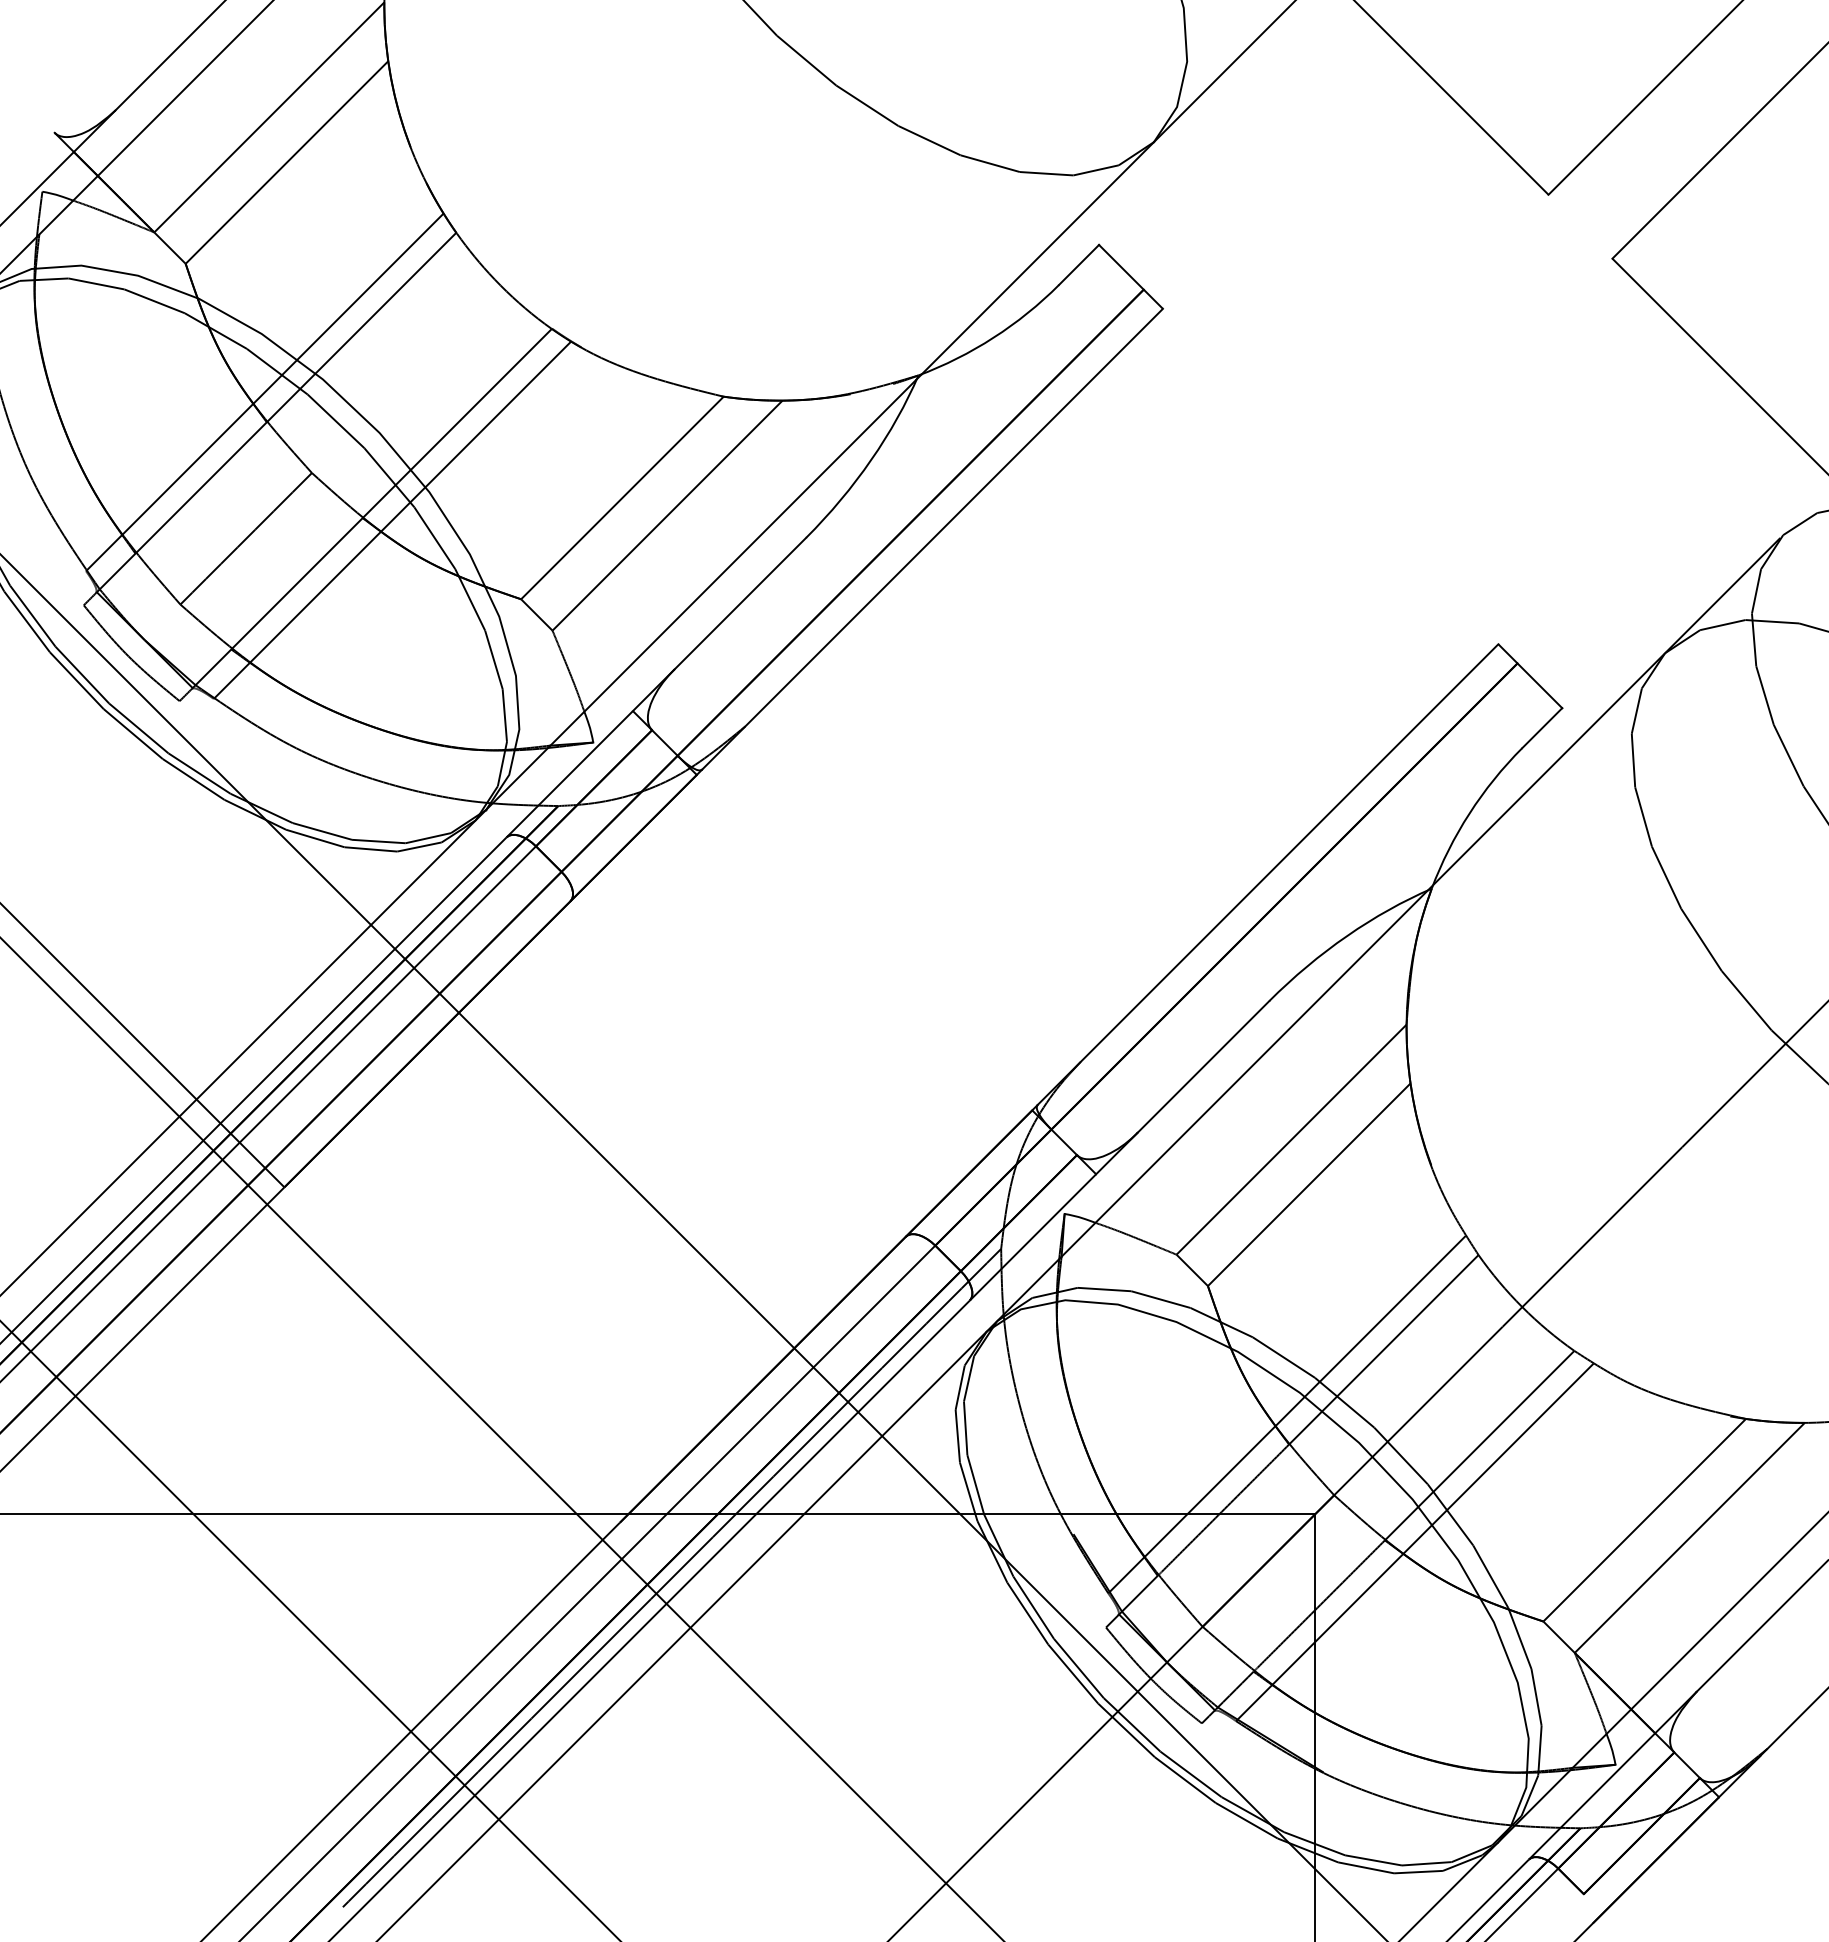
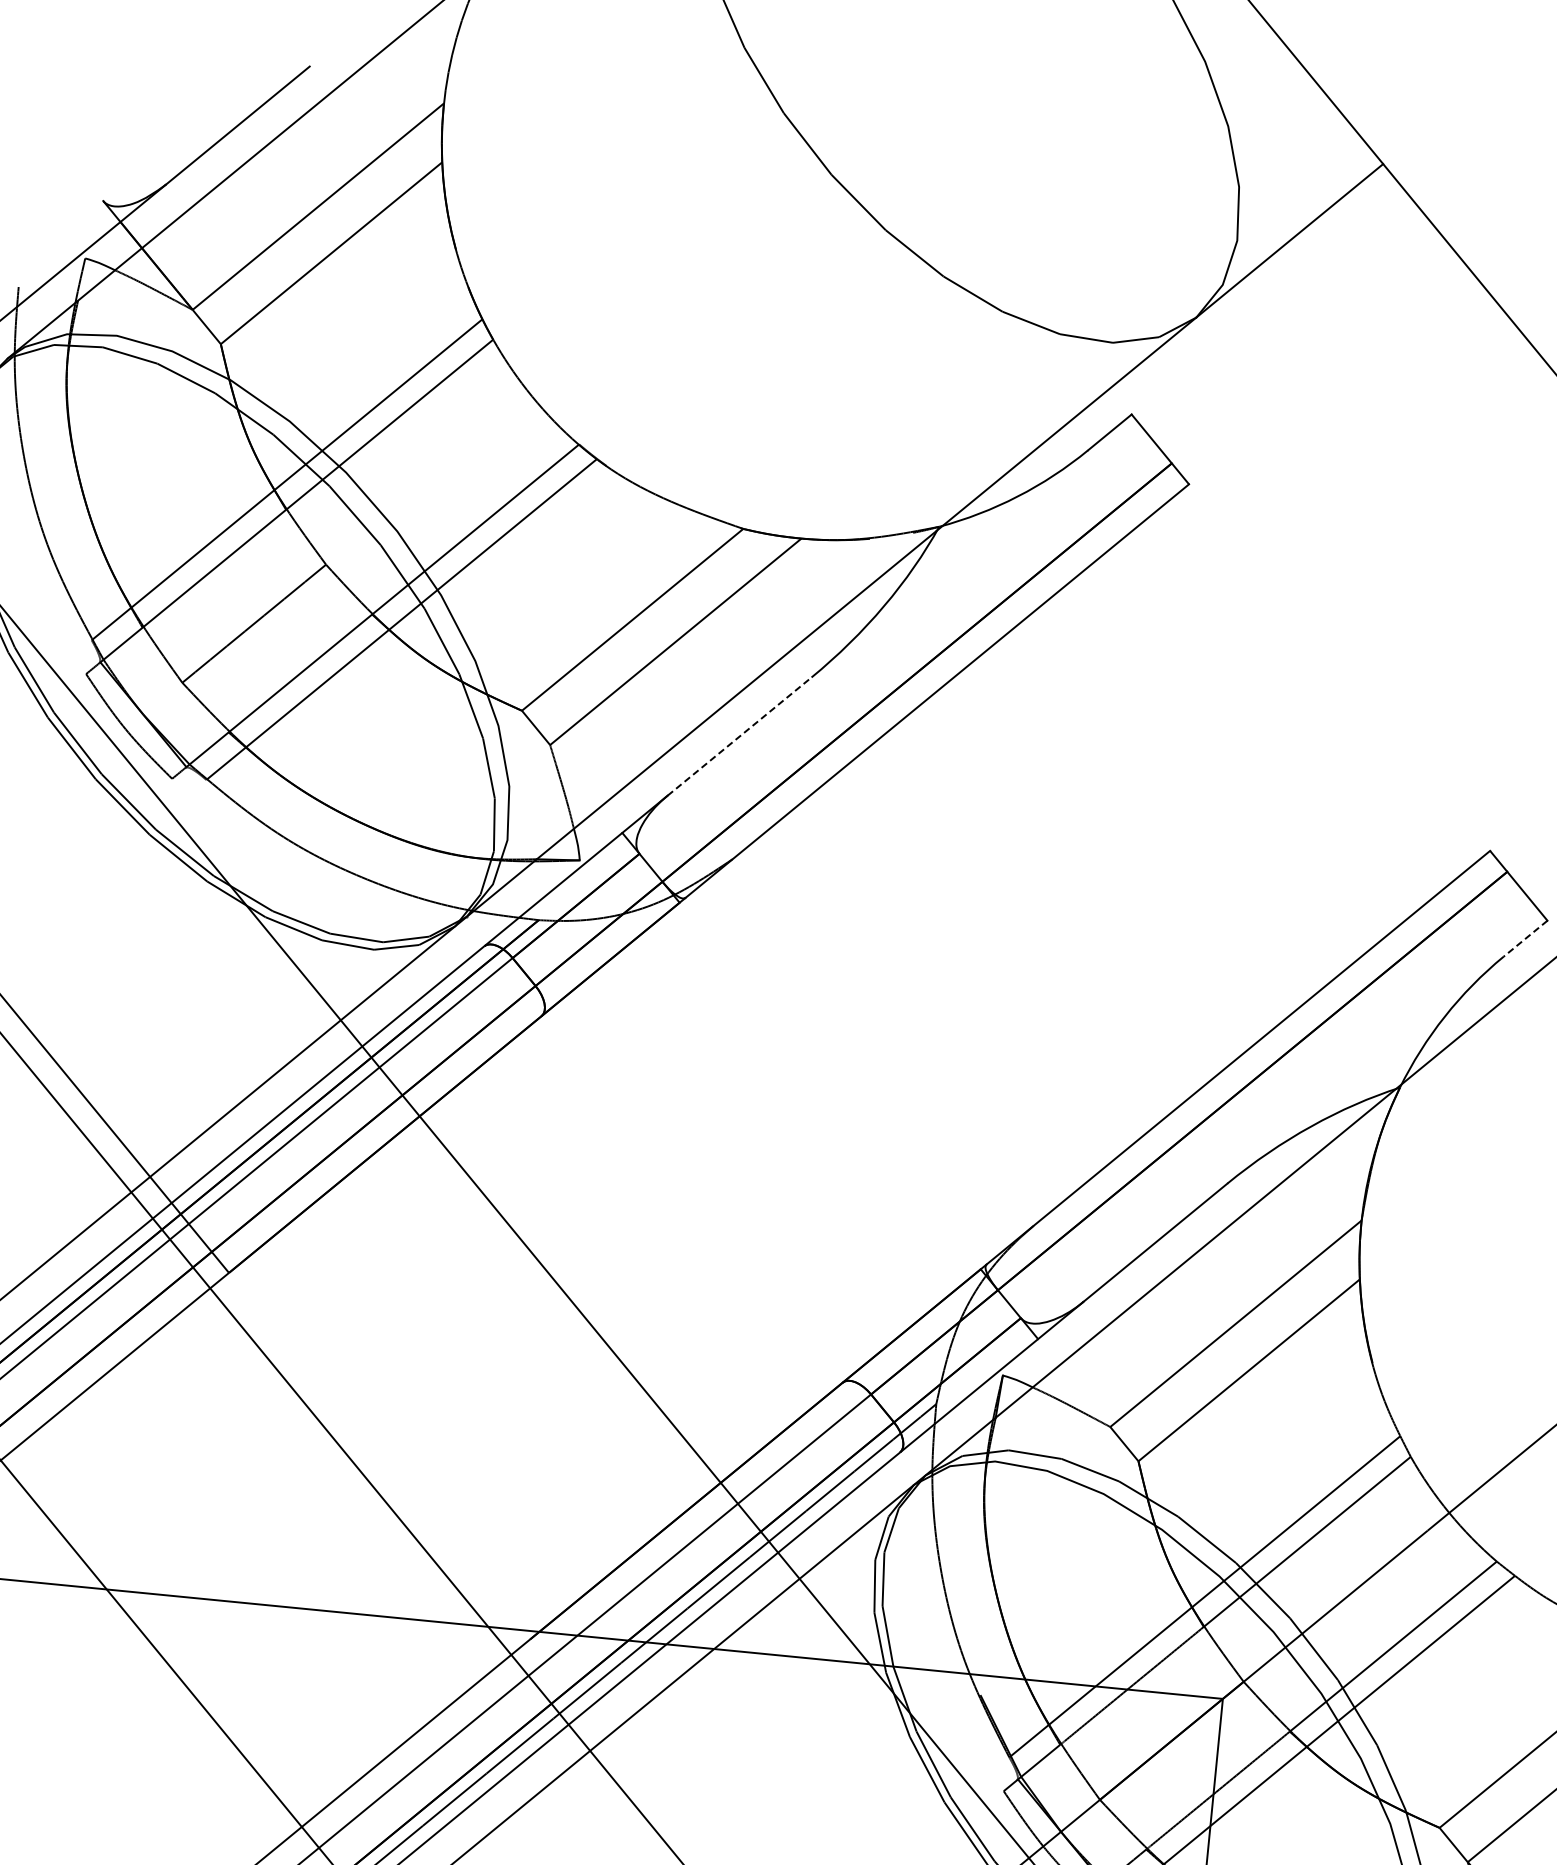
line: (740, 603) -> (739, 736), solid -> dashed
line: (1541, 728) -> (1524, 938), solid -> dashed

